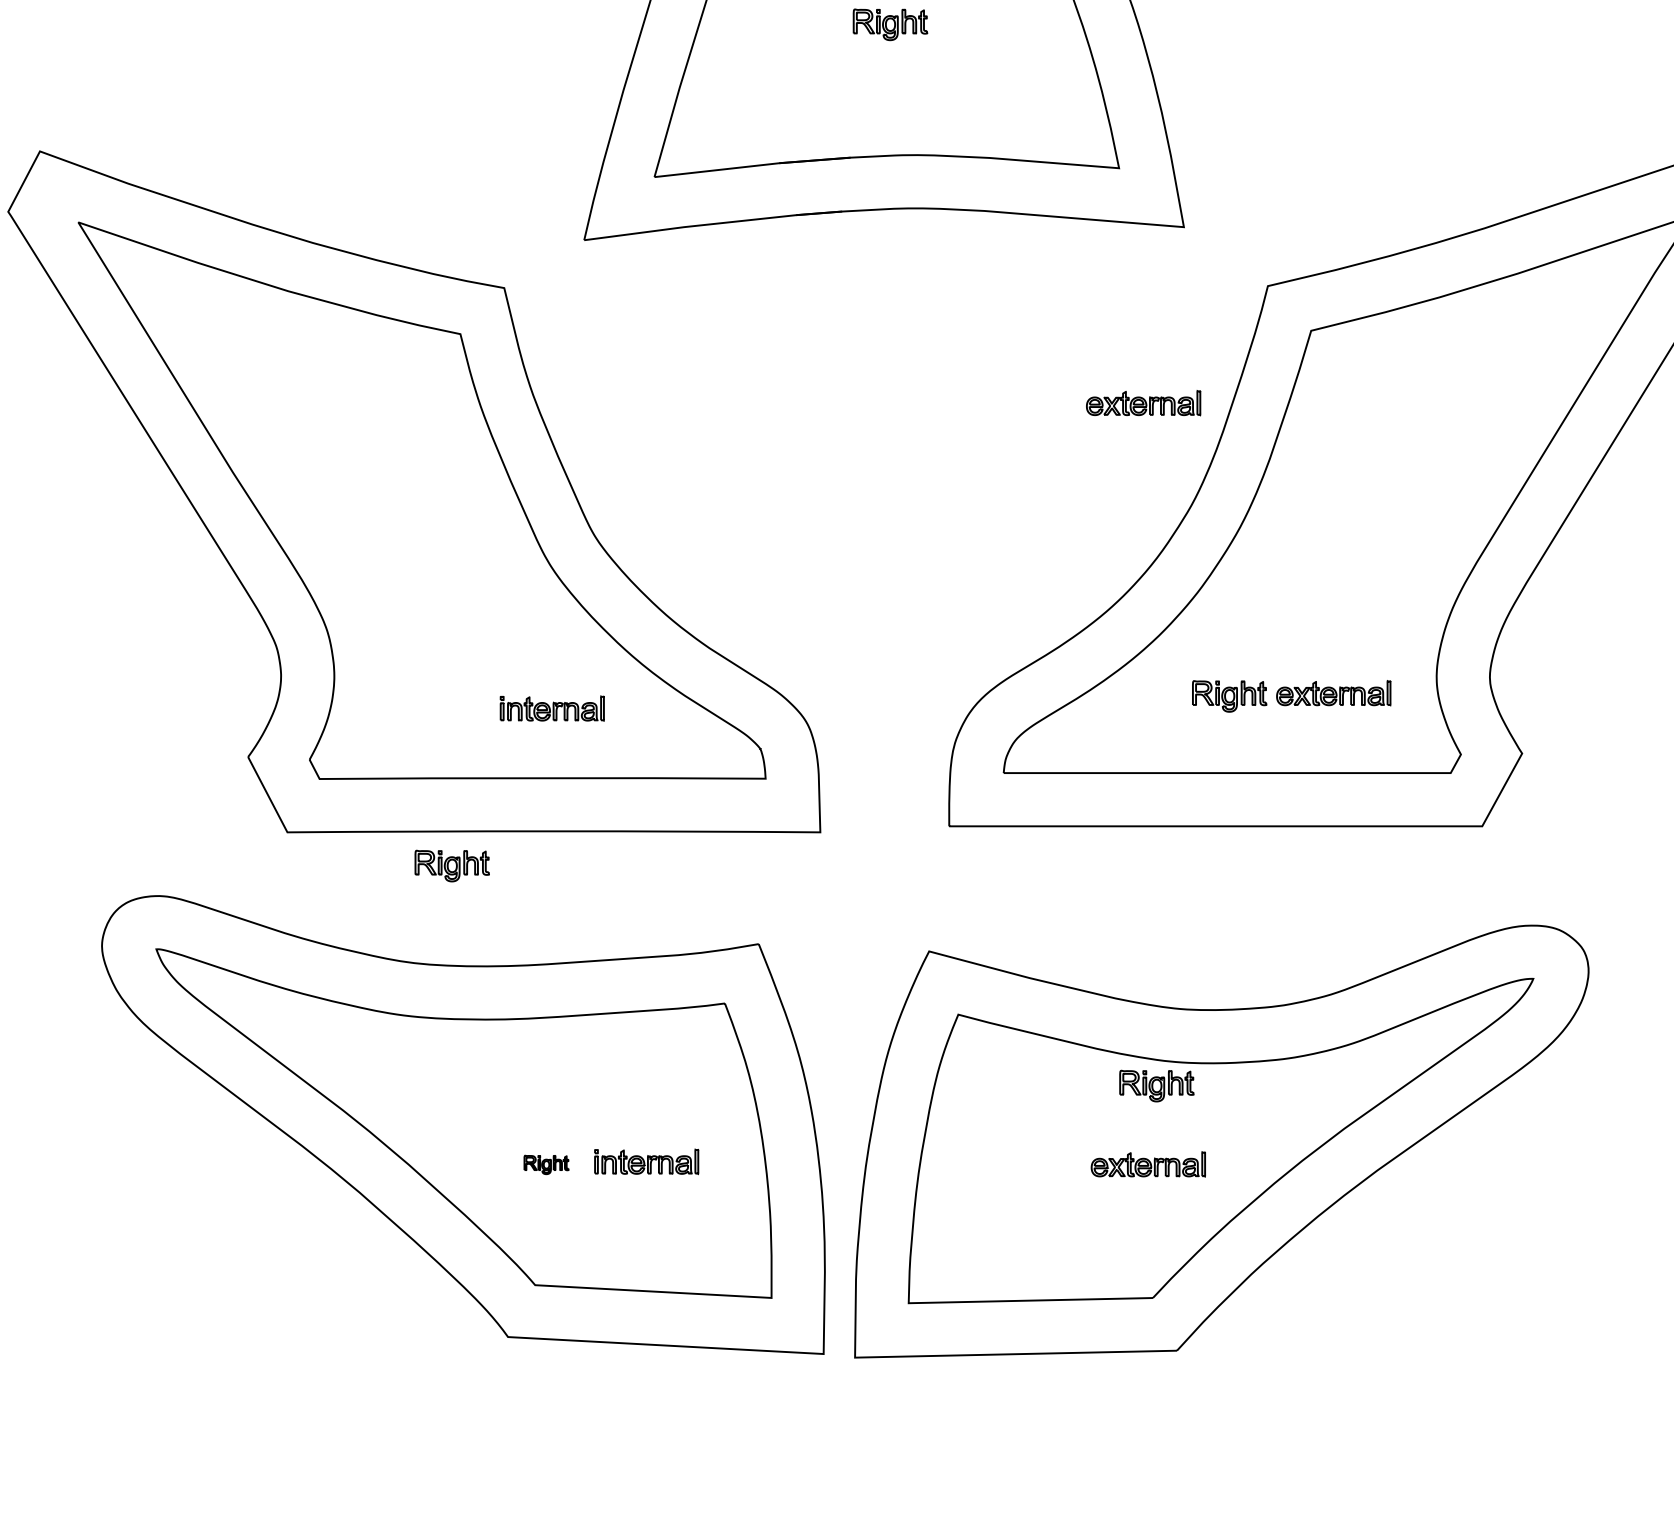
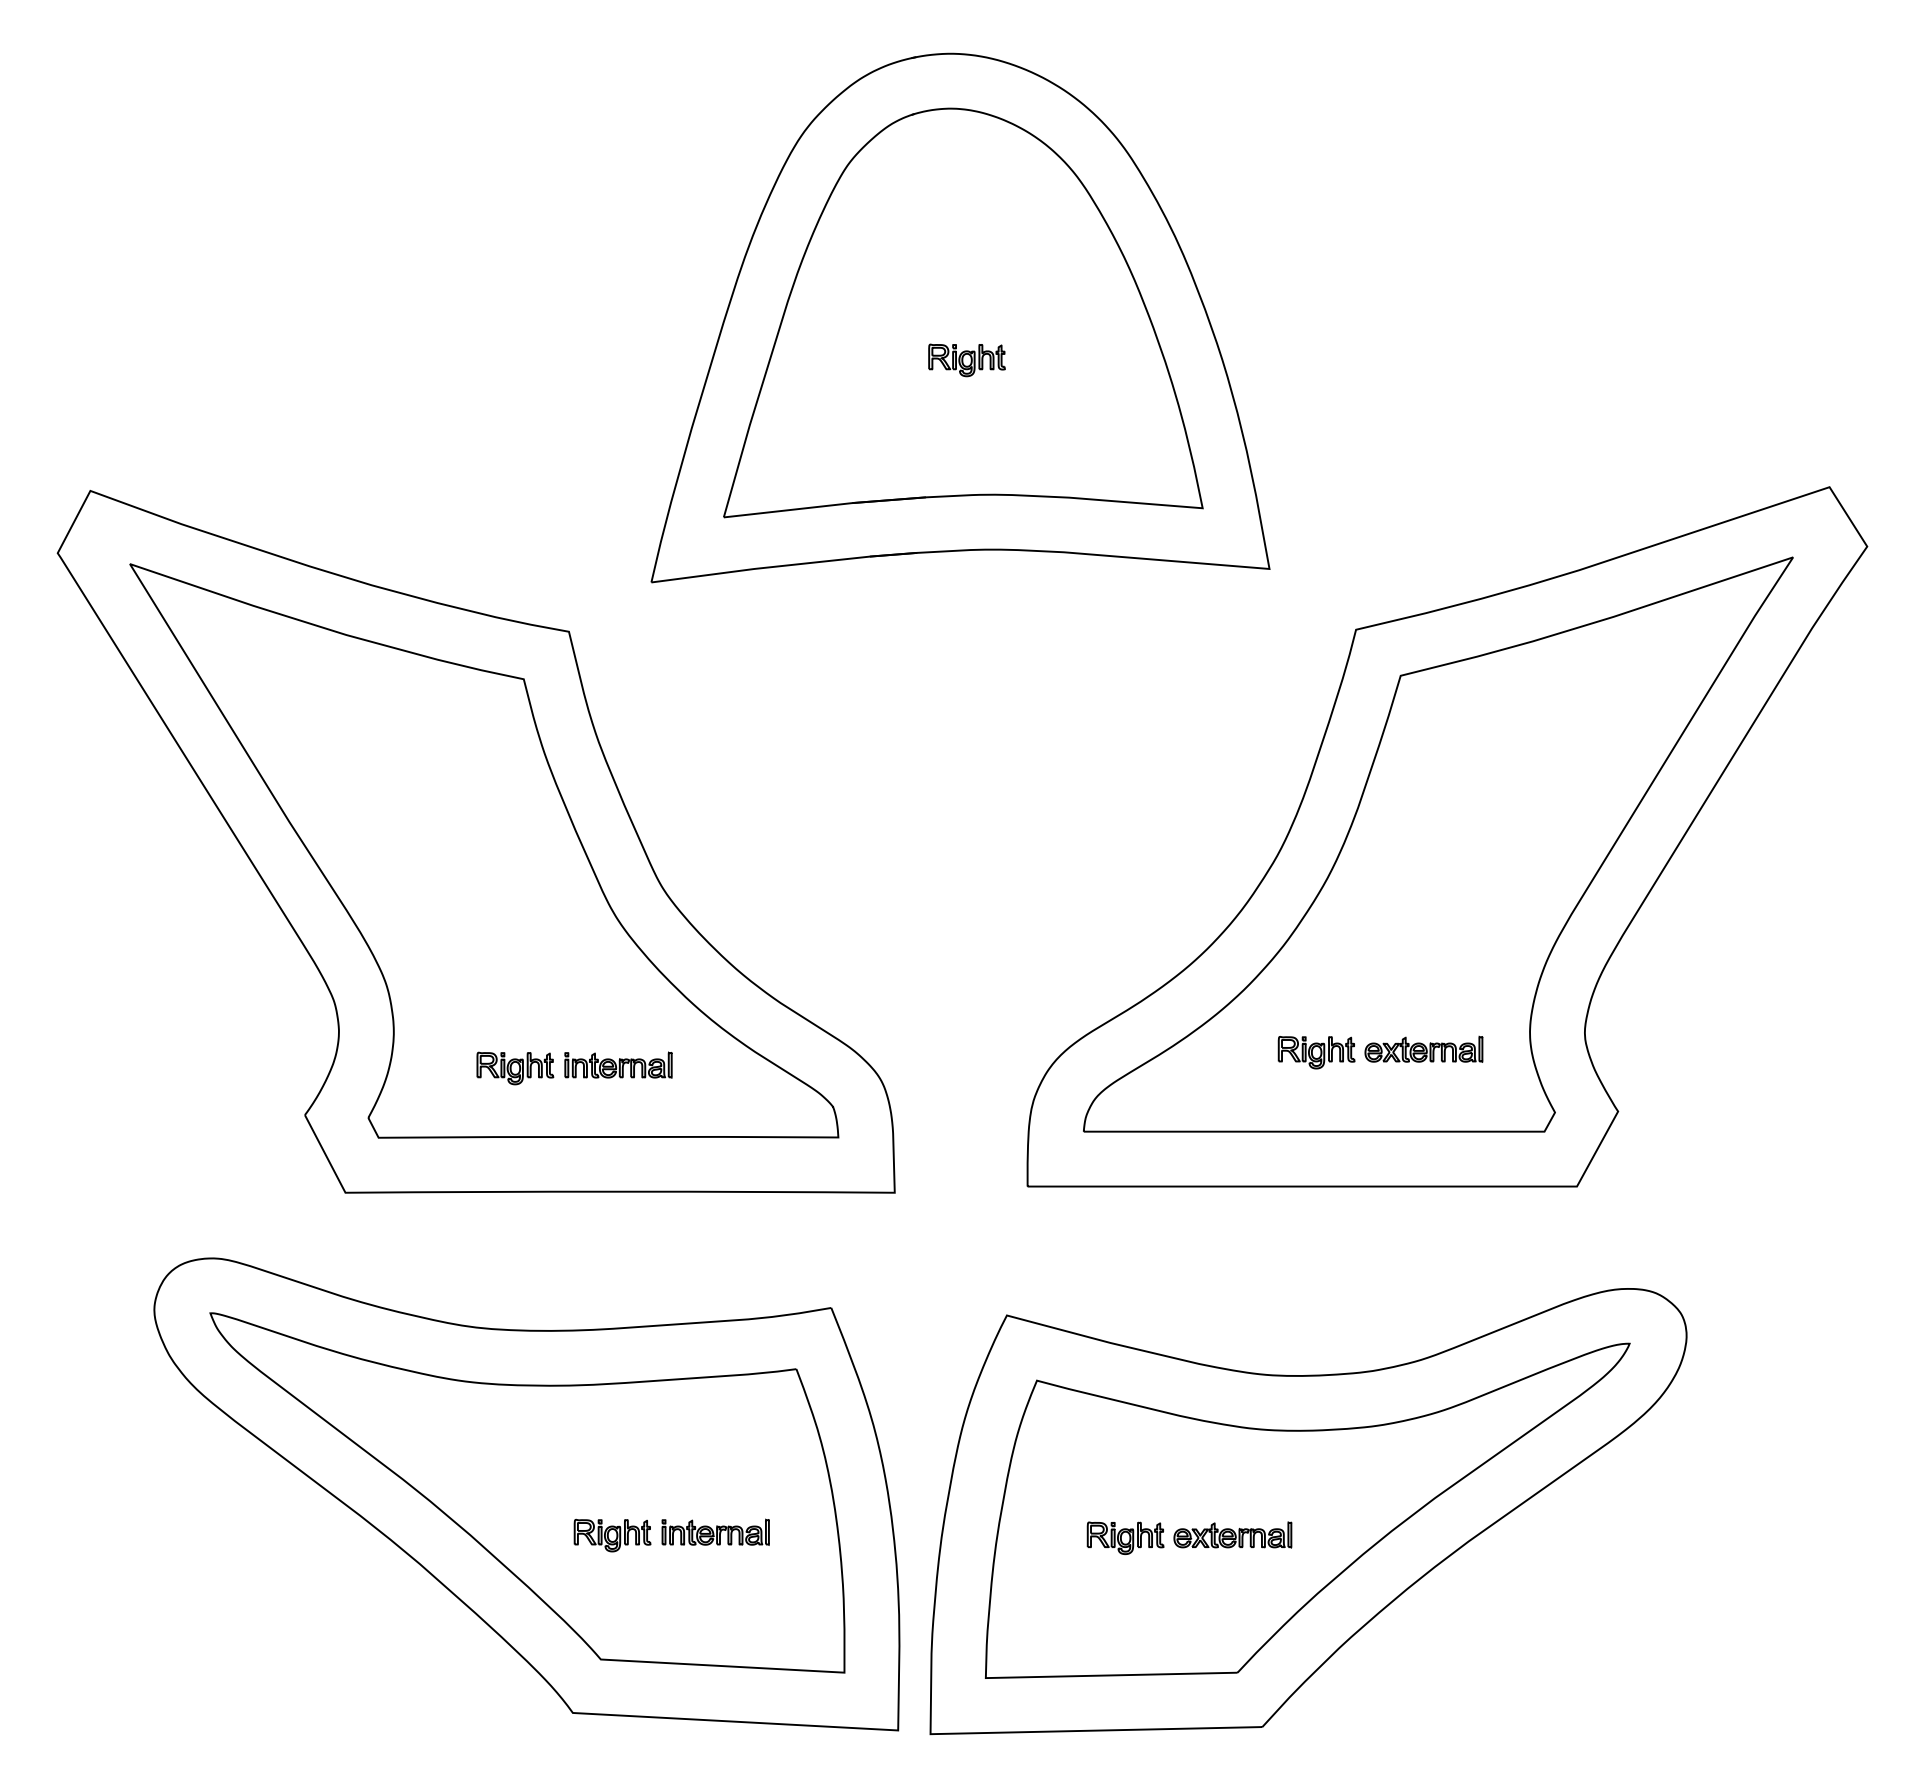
part: (1143, 402) -> (1227, 749), removed
part: (452, 866) -> (515, 1068), moved
part: (1156, 1085) -> (1125, 1537), moved
part: (546, 1164) -> (612, 1535), size x1.67

